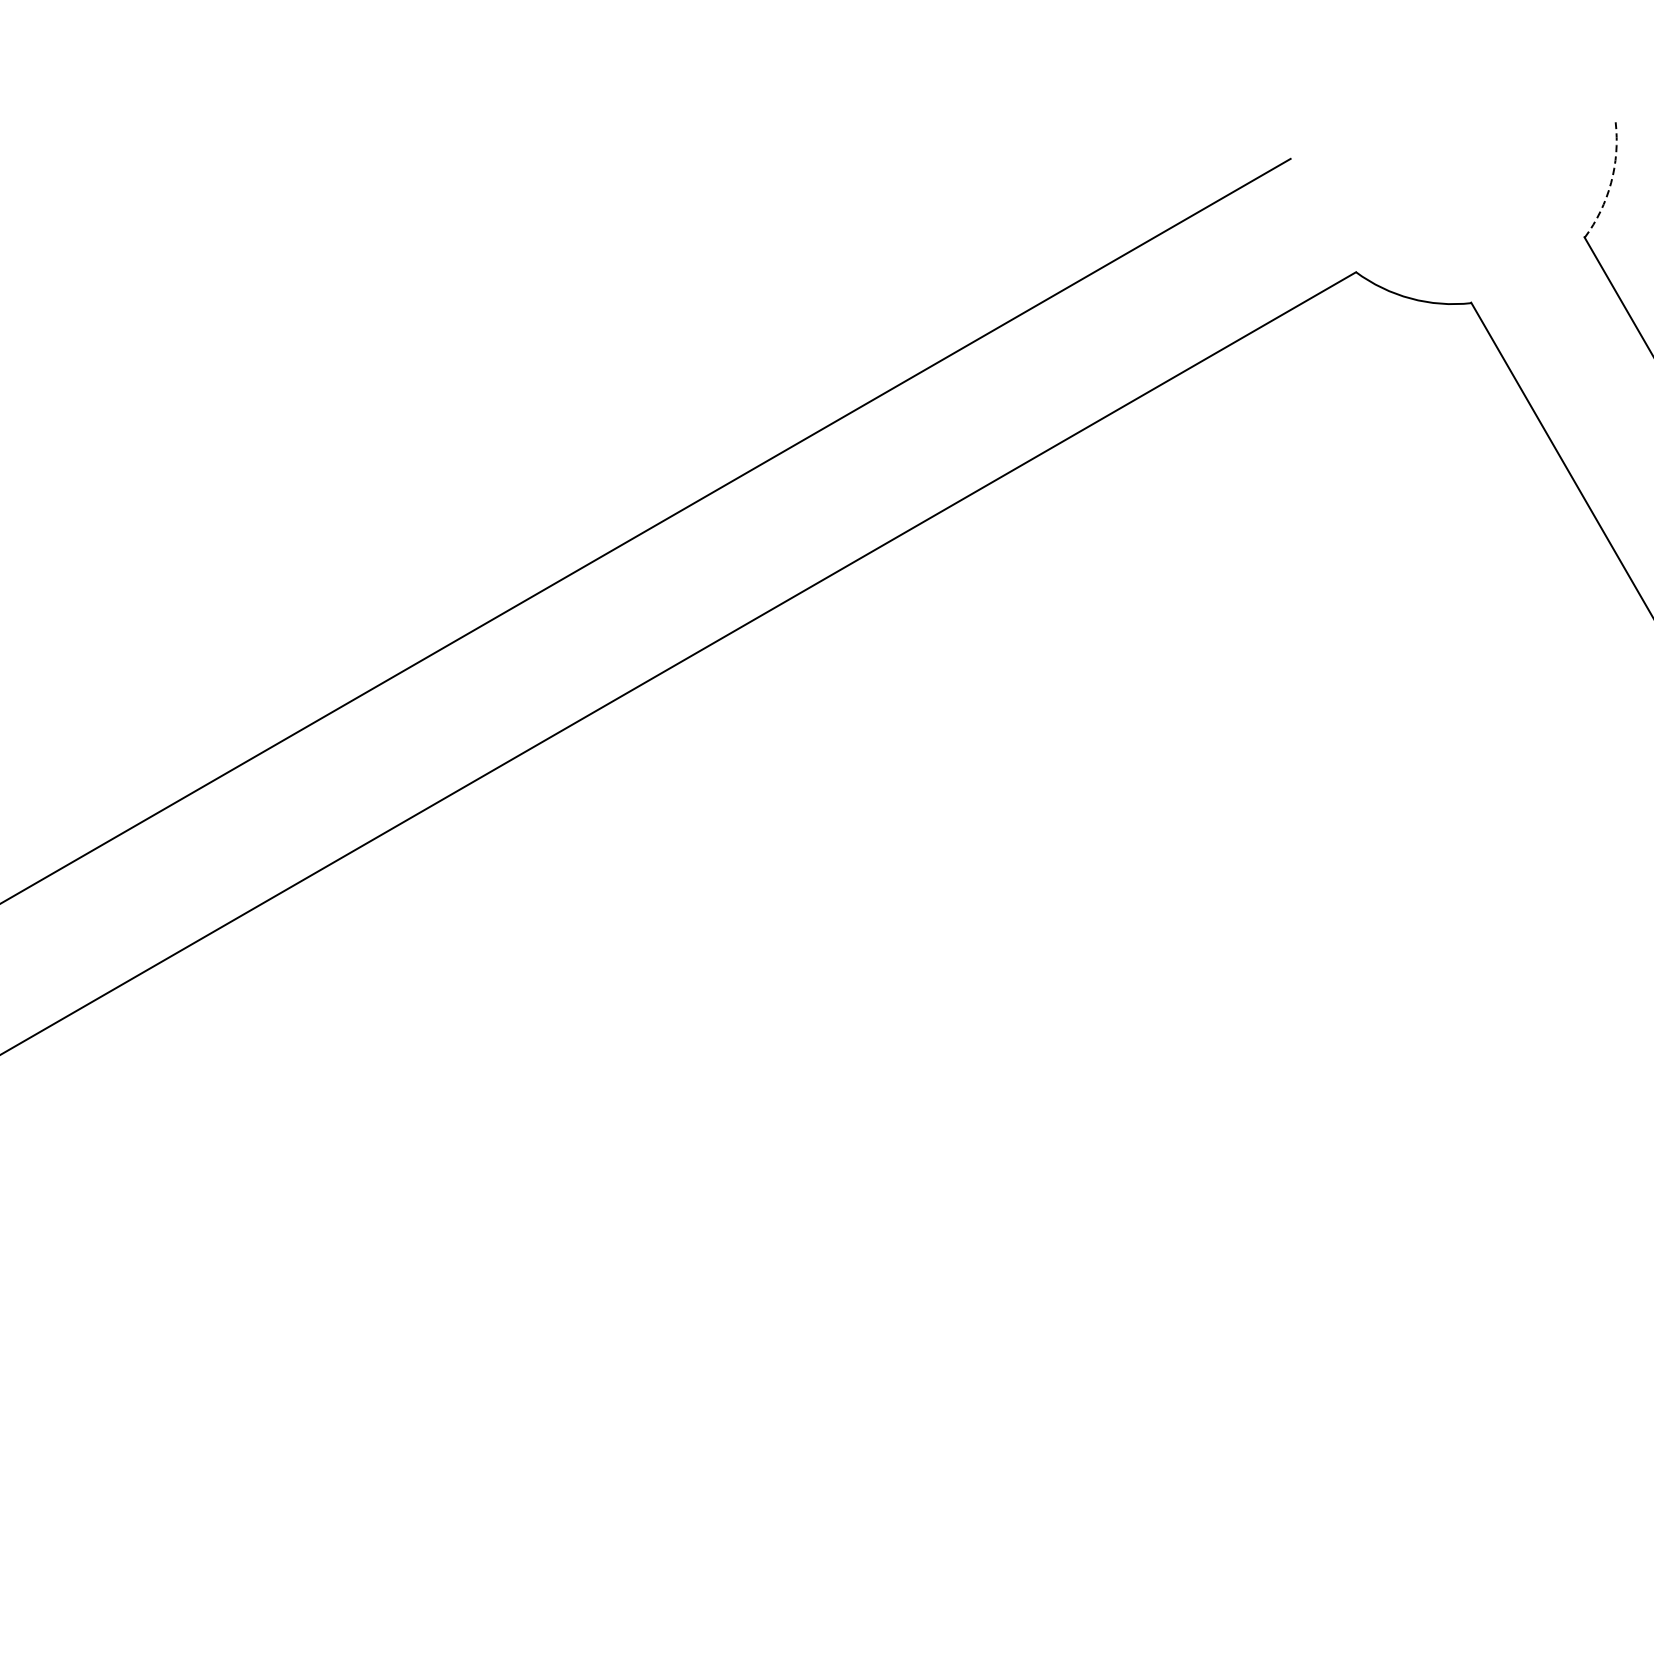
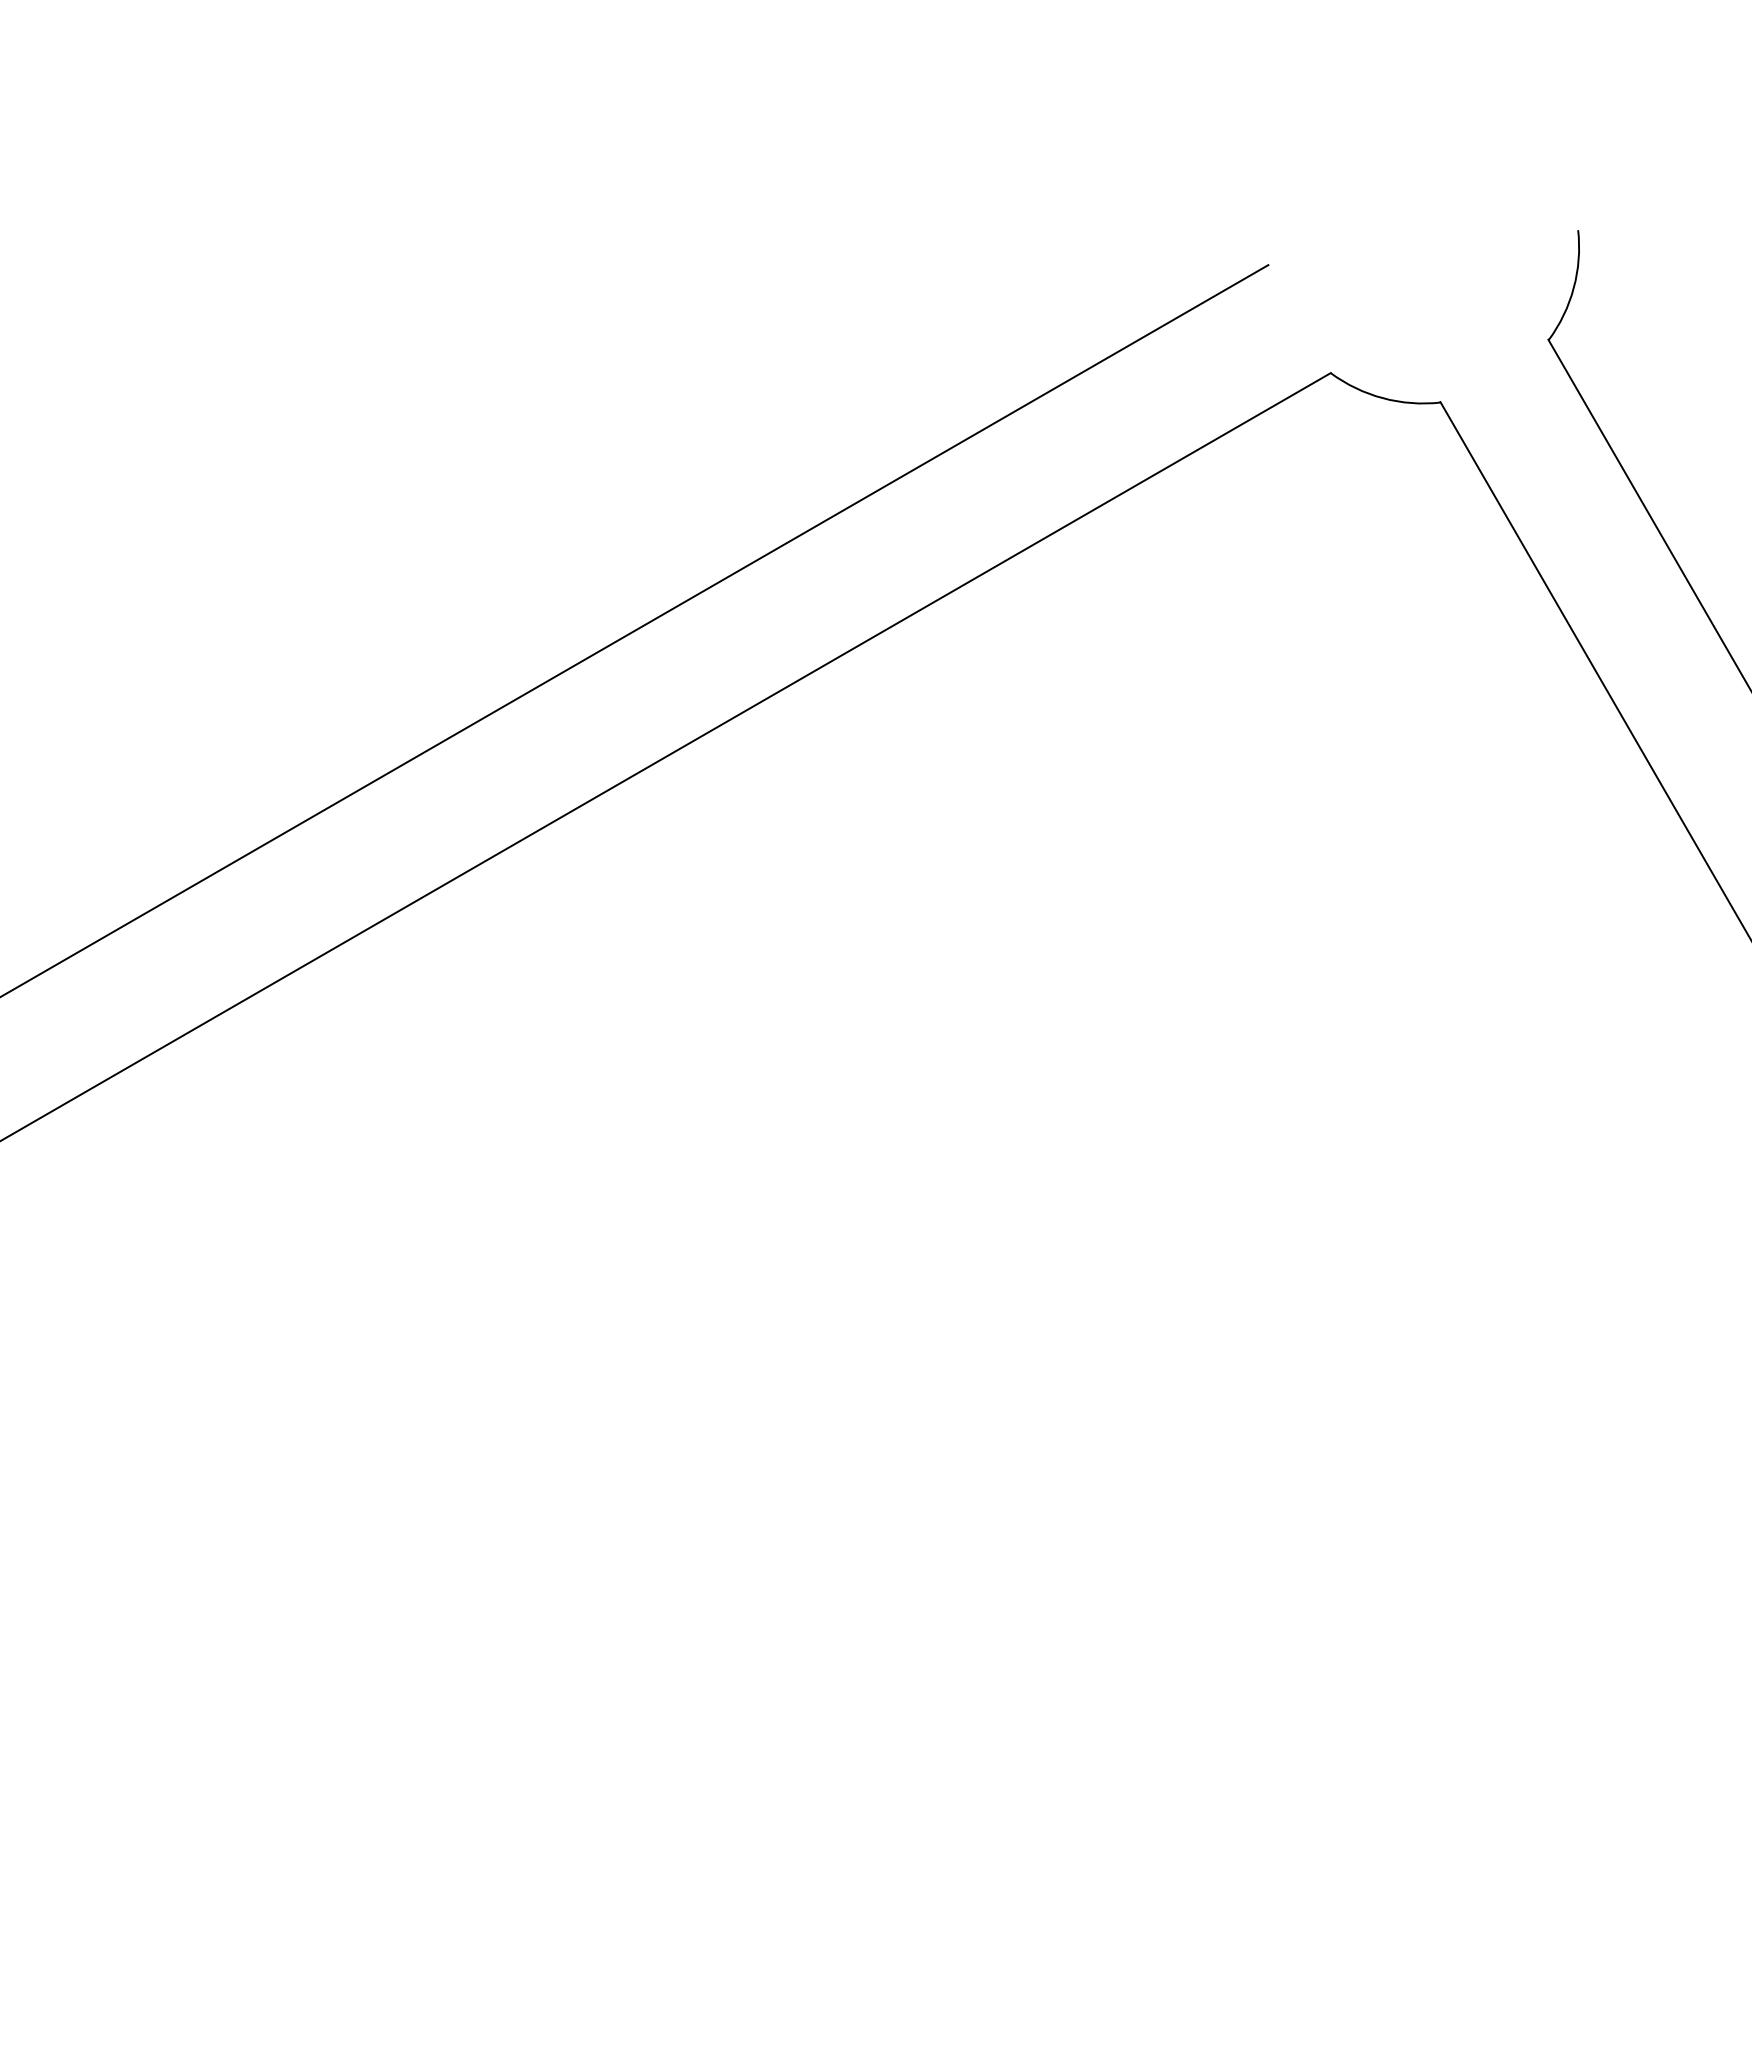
arc: (1610, 182) -> (1573, 287), dashed -> solid

